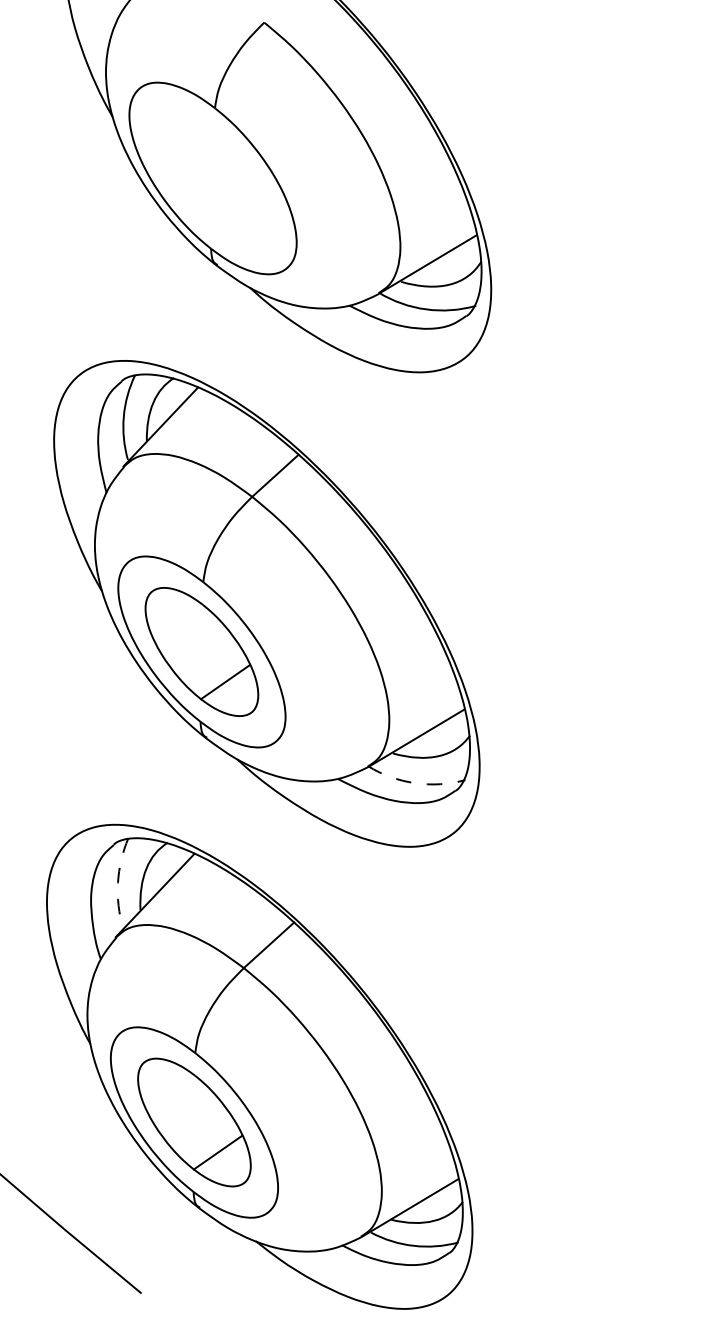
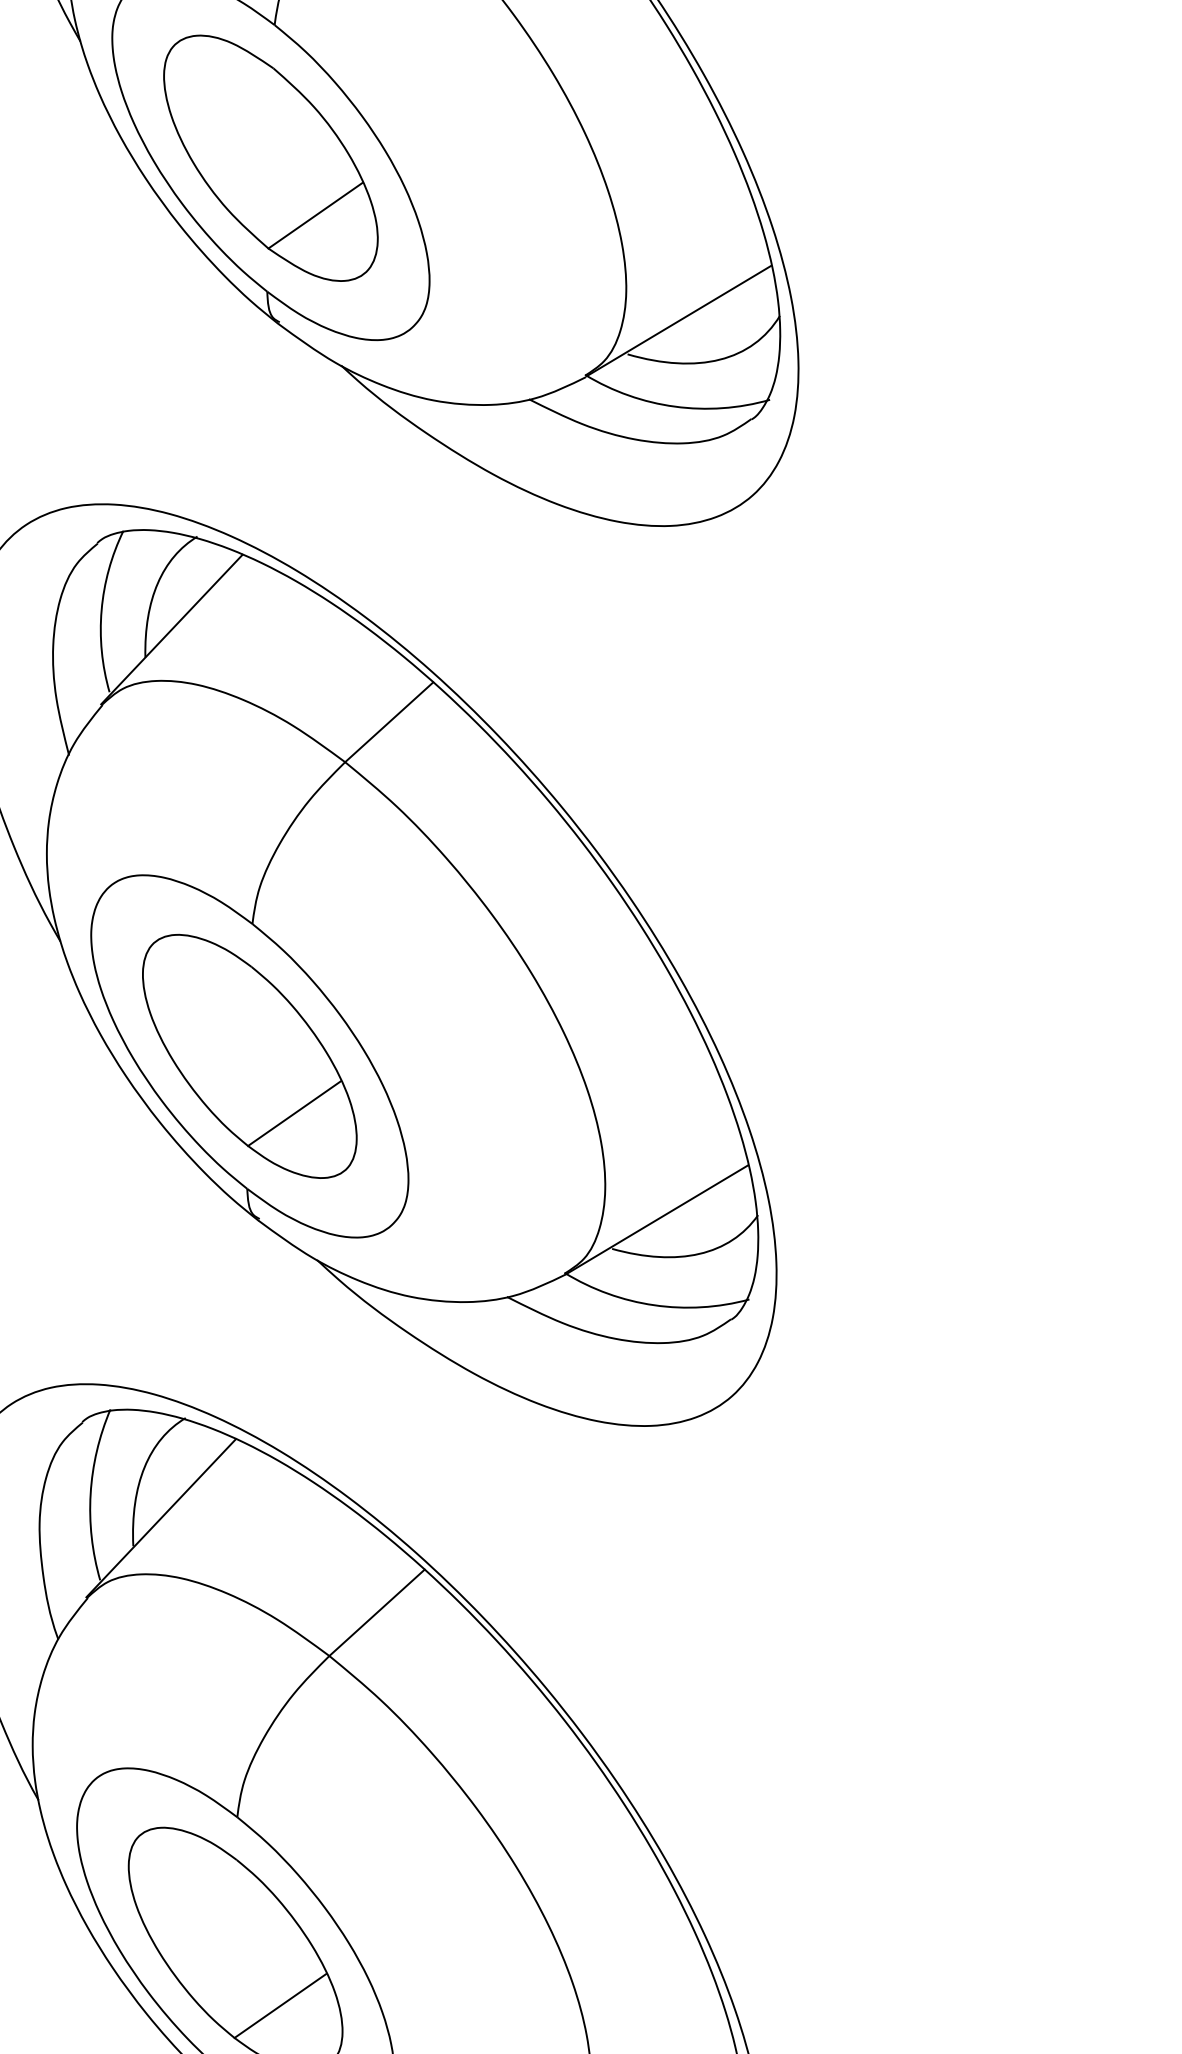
part: (212, 178) -> (269, 158), added
arc: (415, 783) -> (654, 1305), dashed -> solid
arc: (118, 882) -> (91, 1493), dashed -> solid

